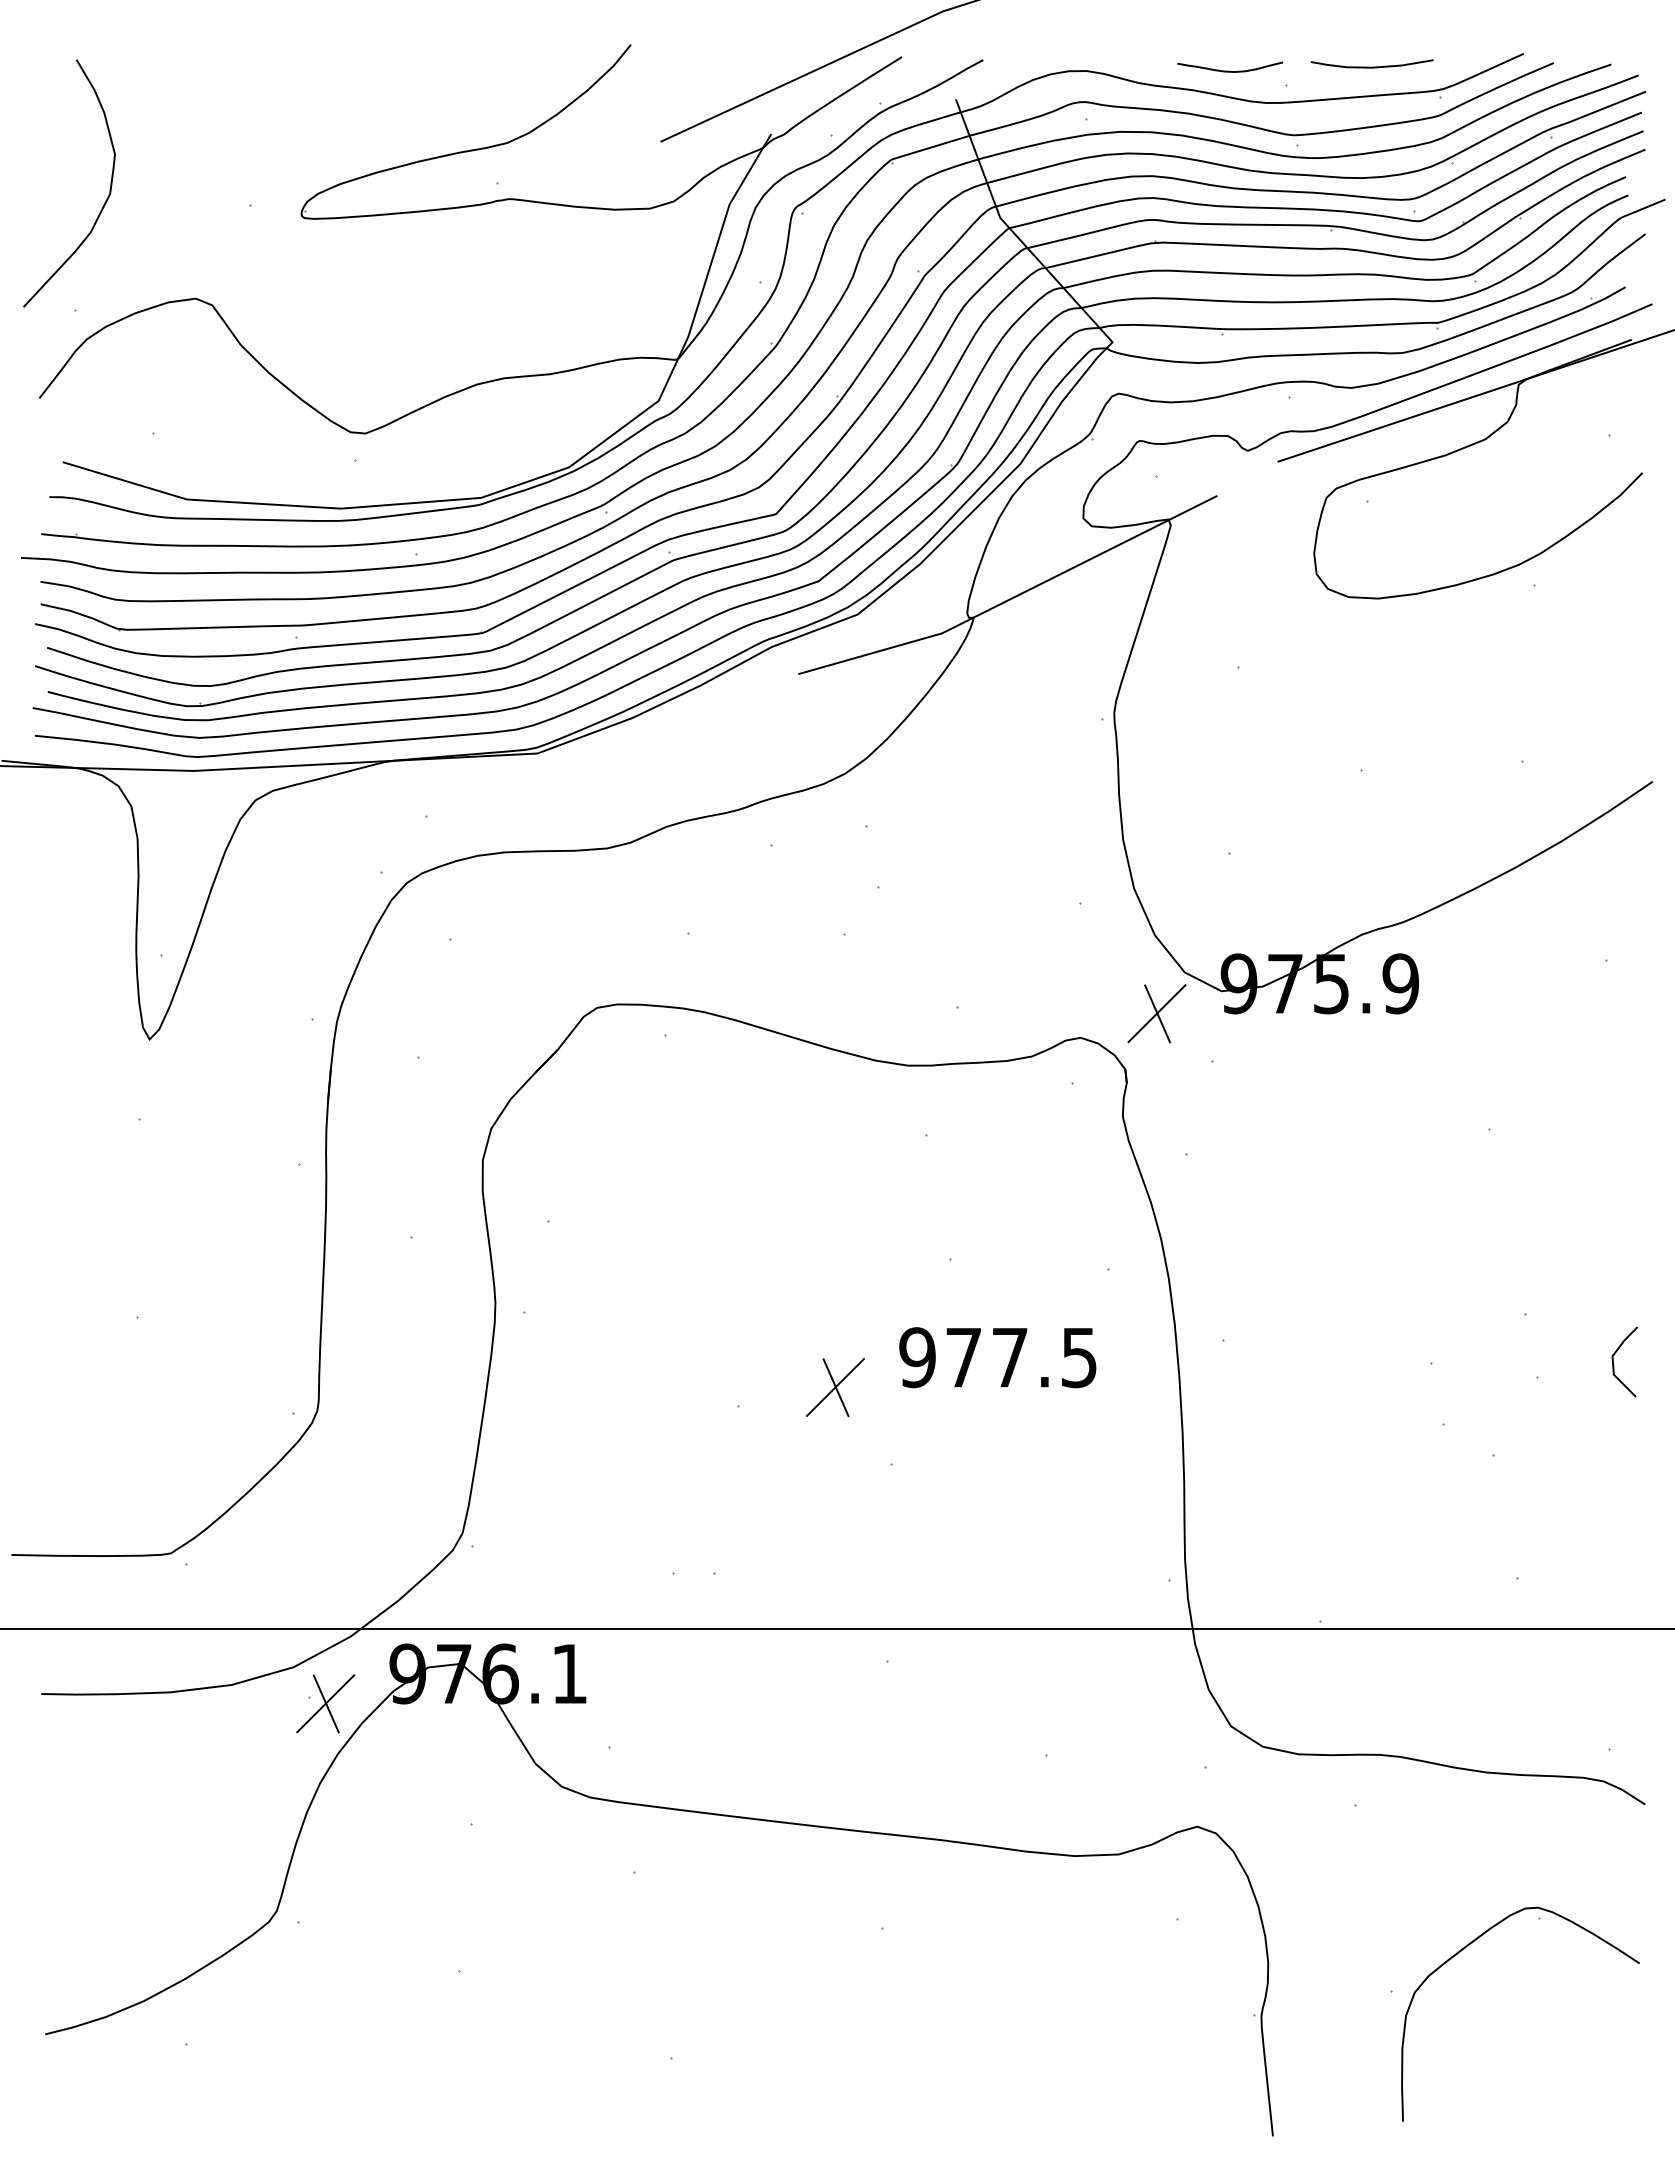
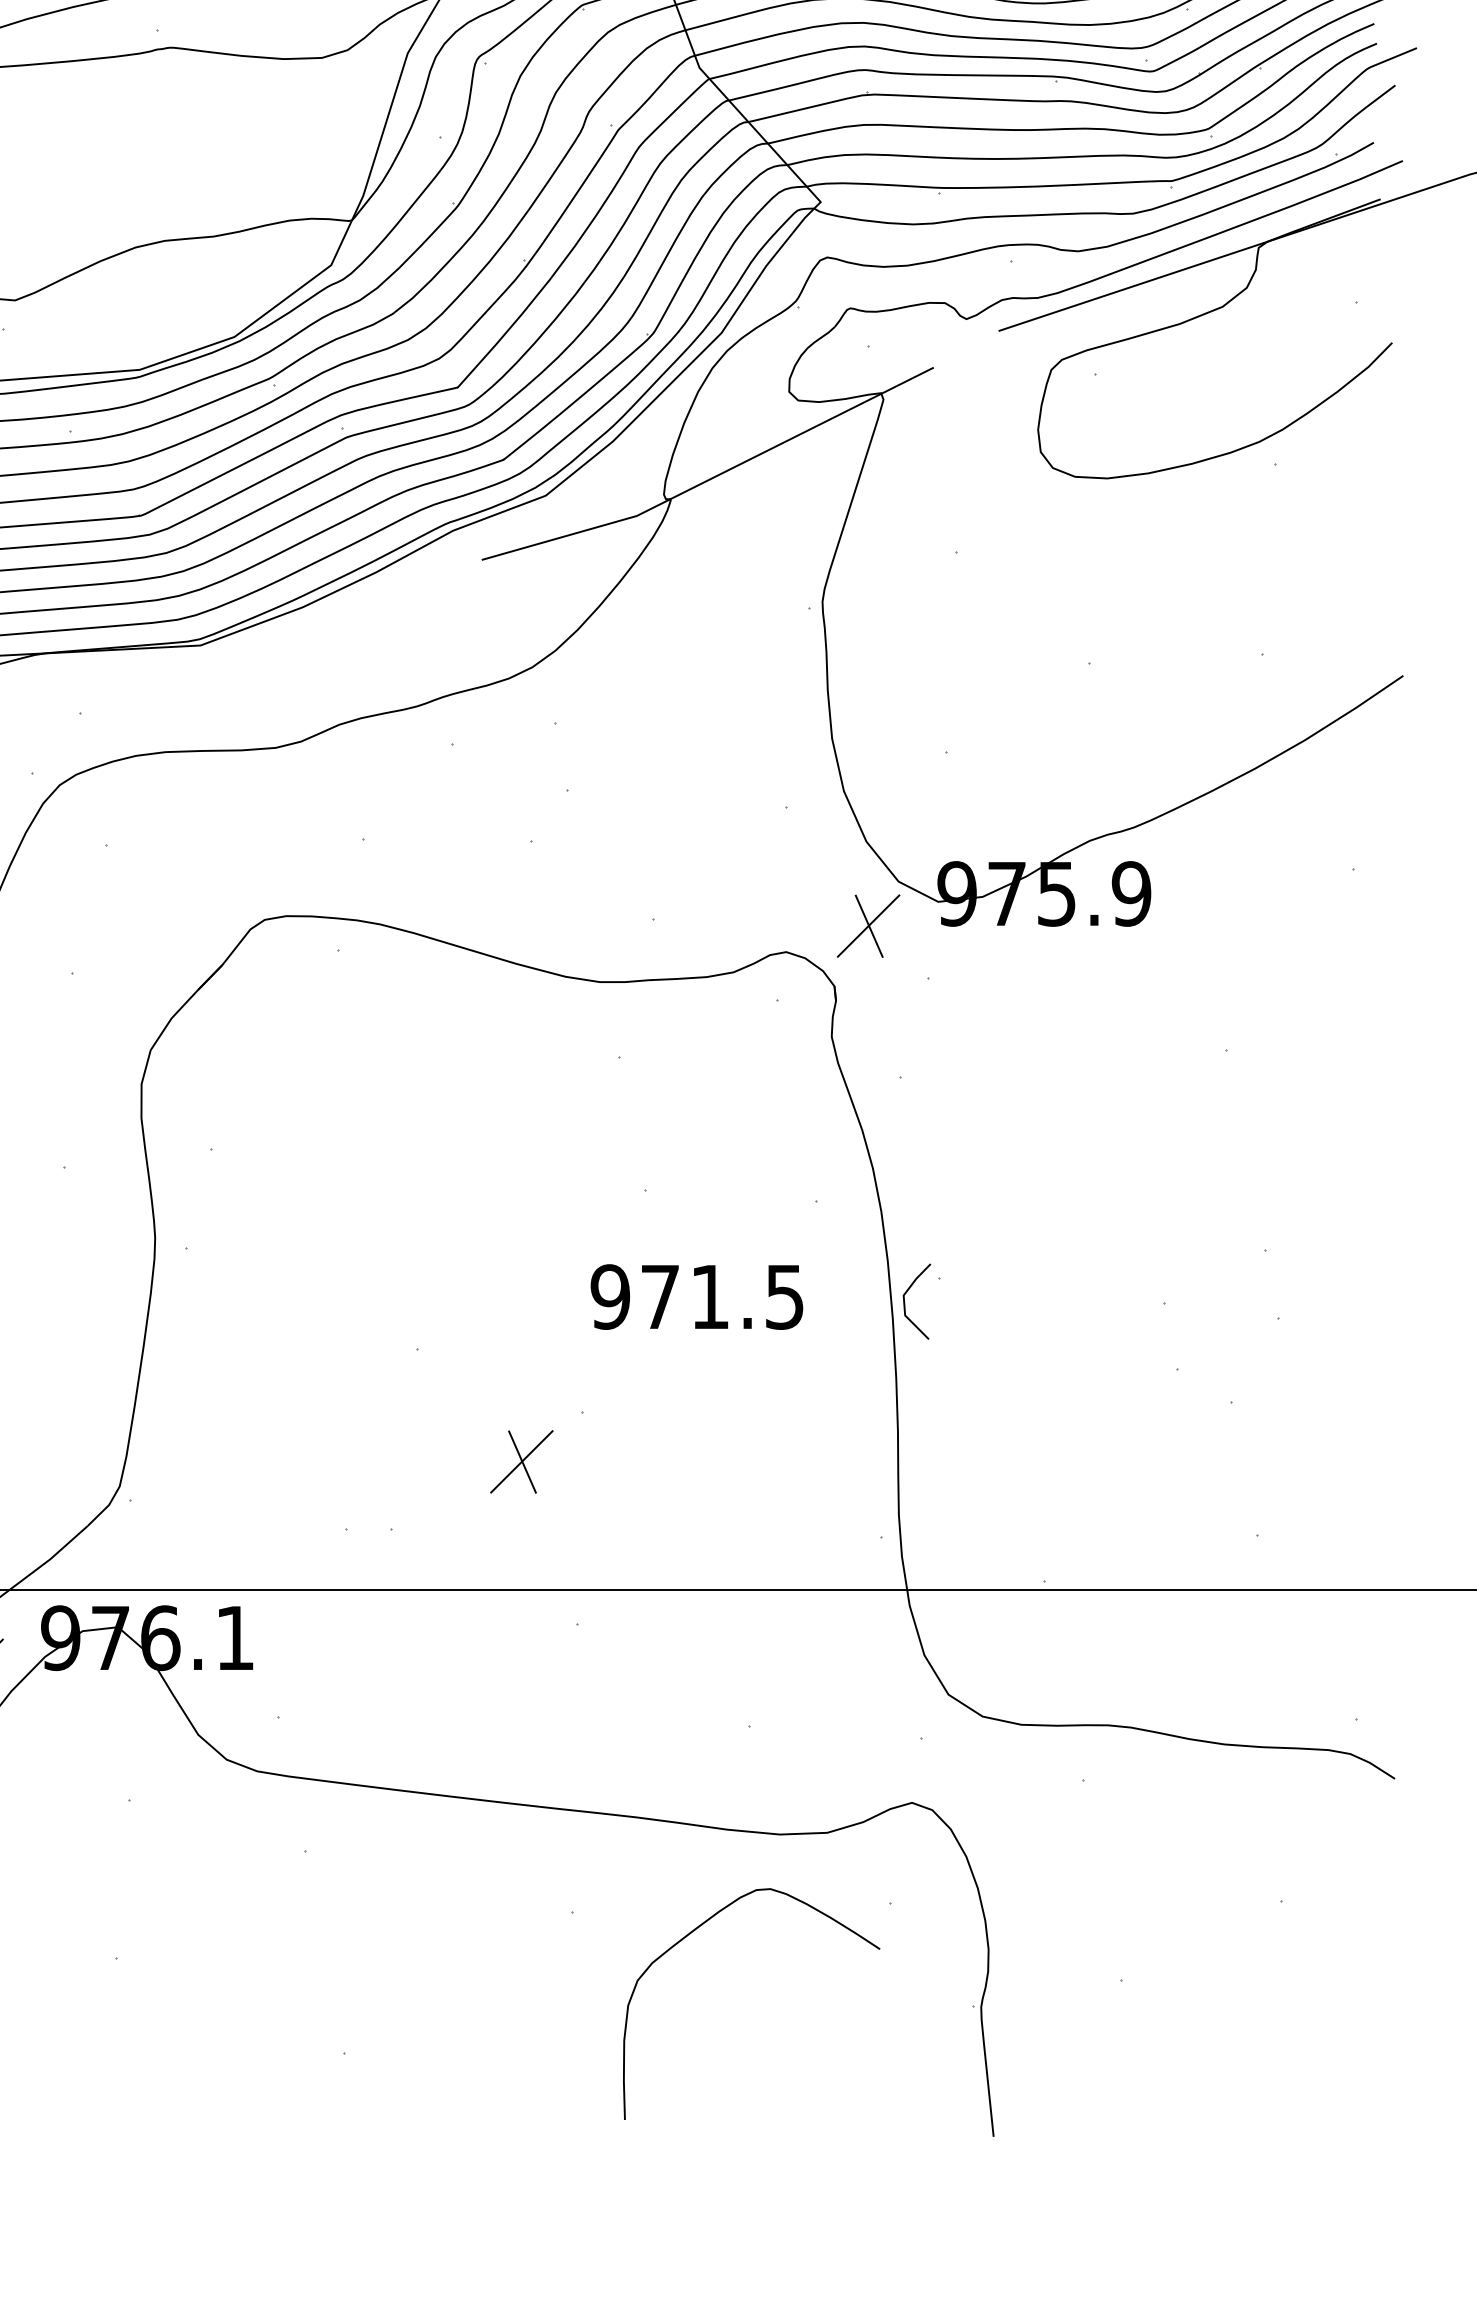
text: (1010, 1357) -> (710, 1296), 977.5 -> 971.5
line: (1614, 1365) -> (905, 1305), moved
part: (835, 1387) -> (521, 1461), moved
curve: (1472, 1943) -> (699, 1927), moved

